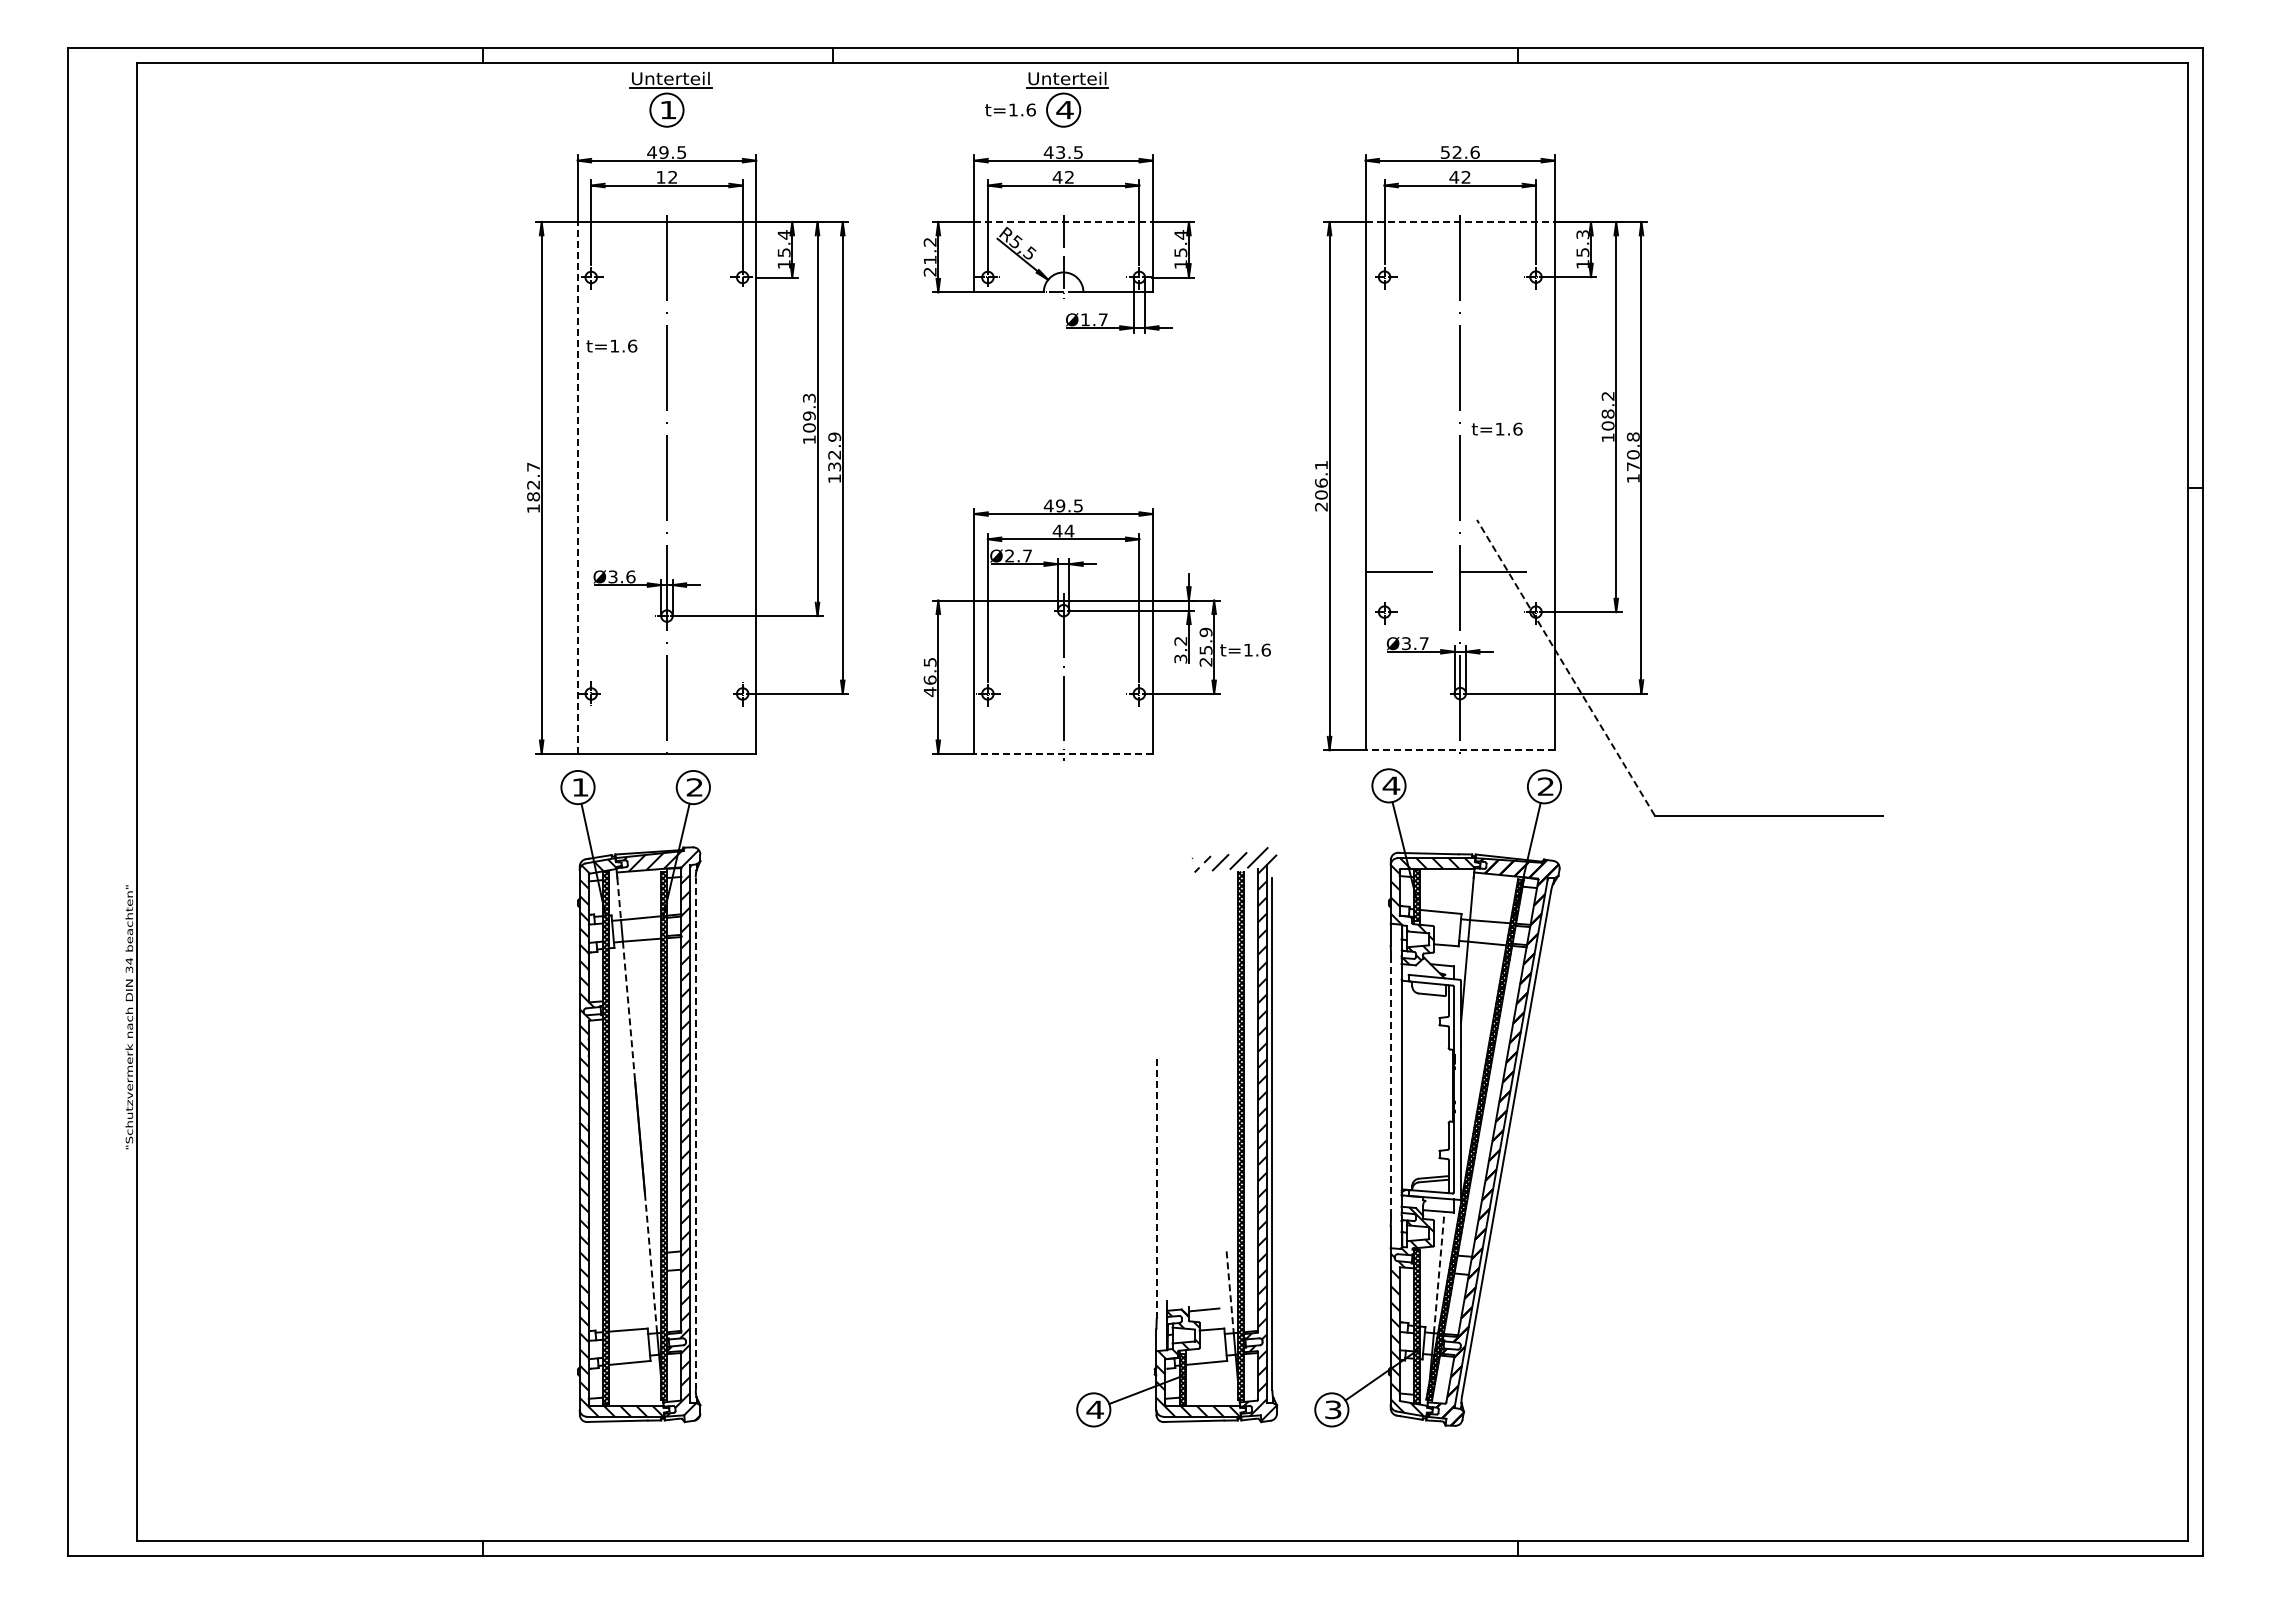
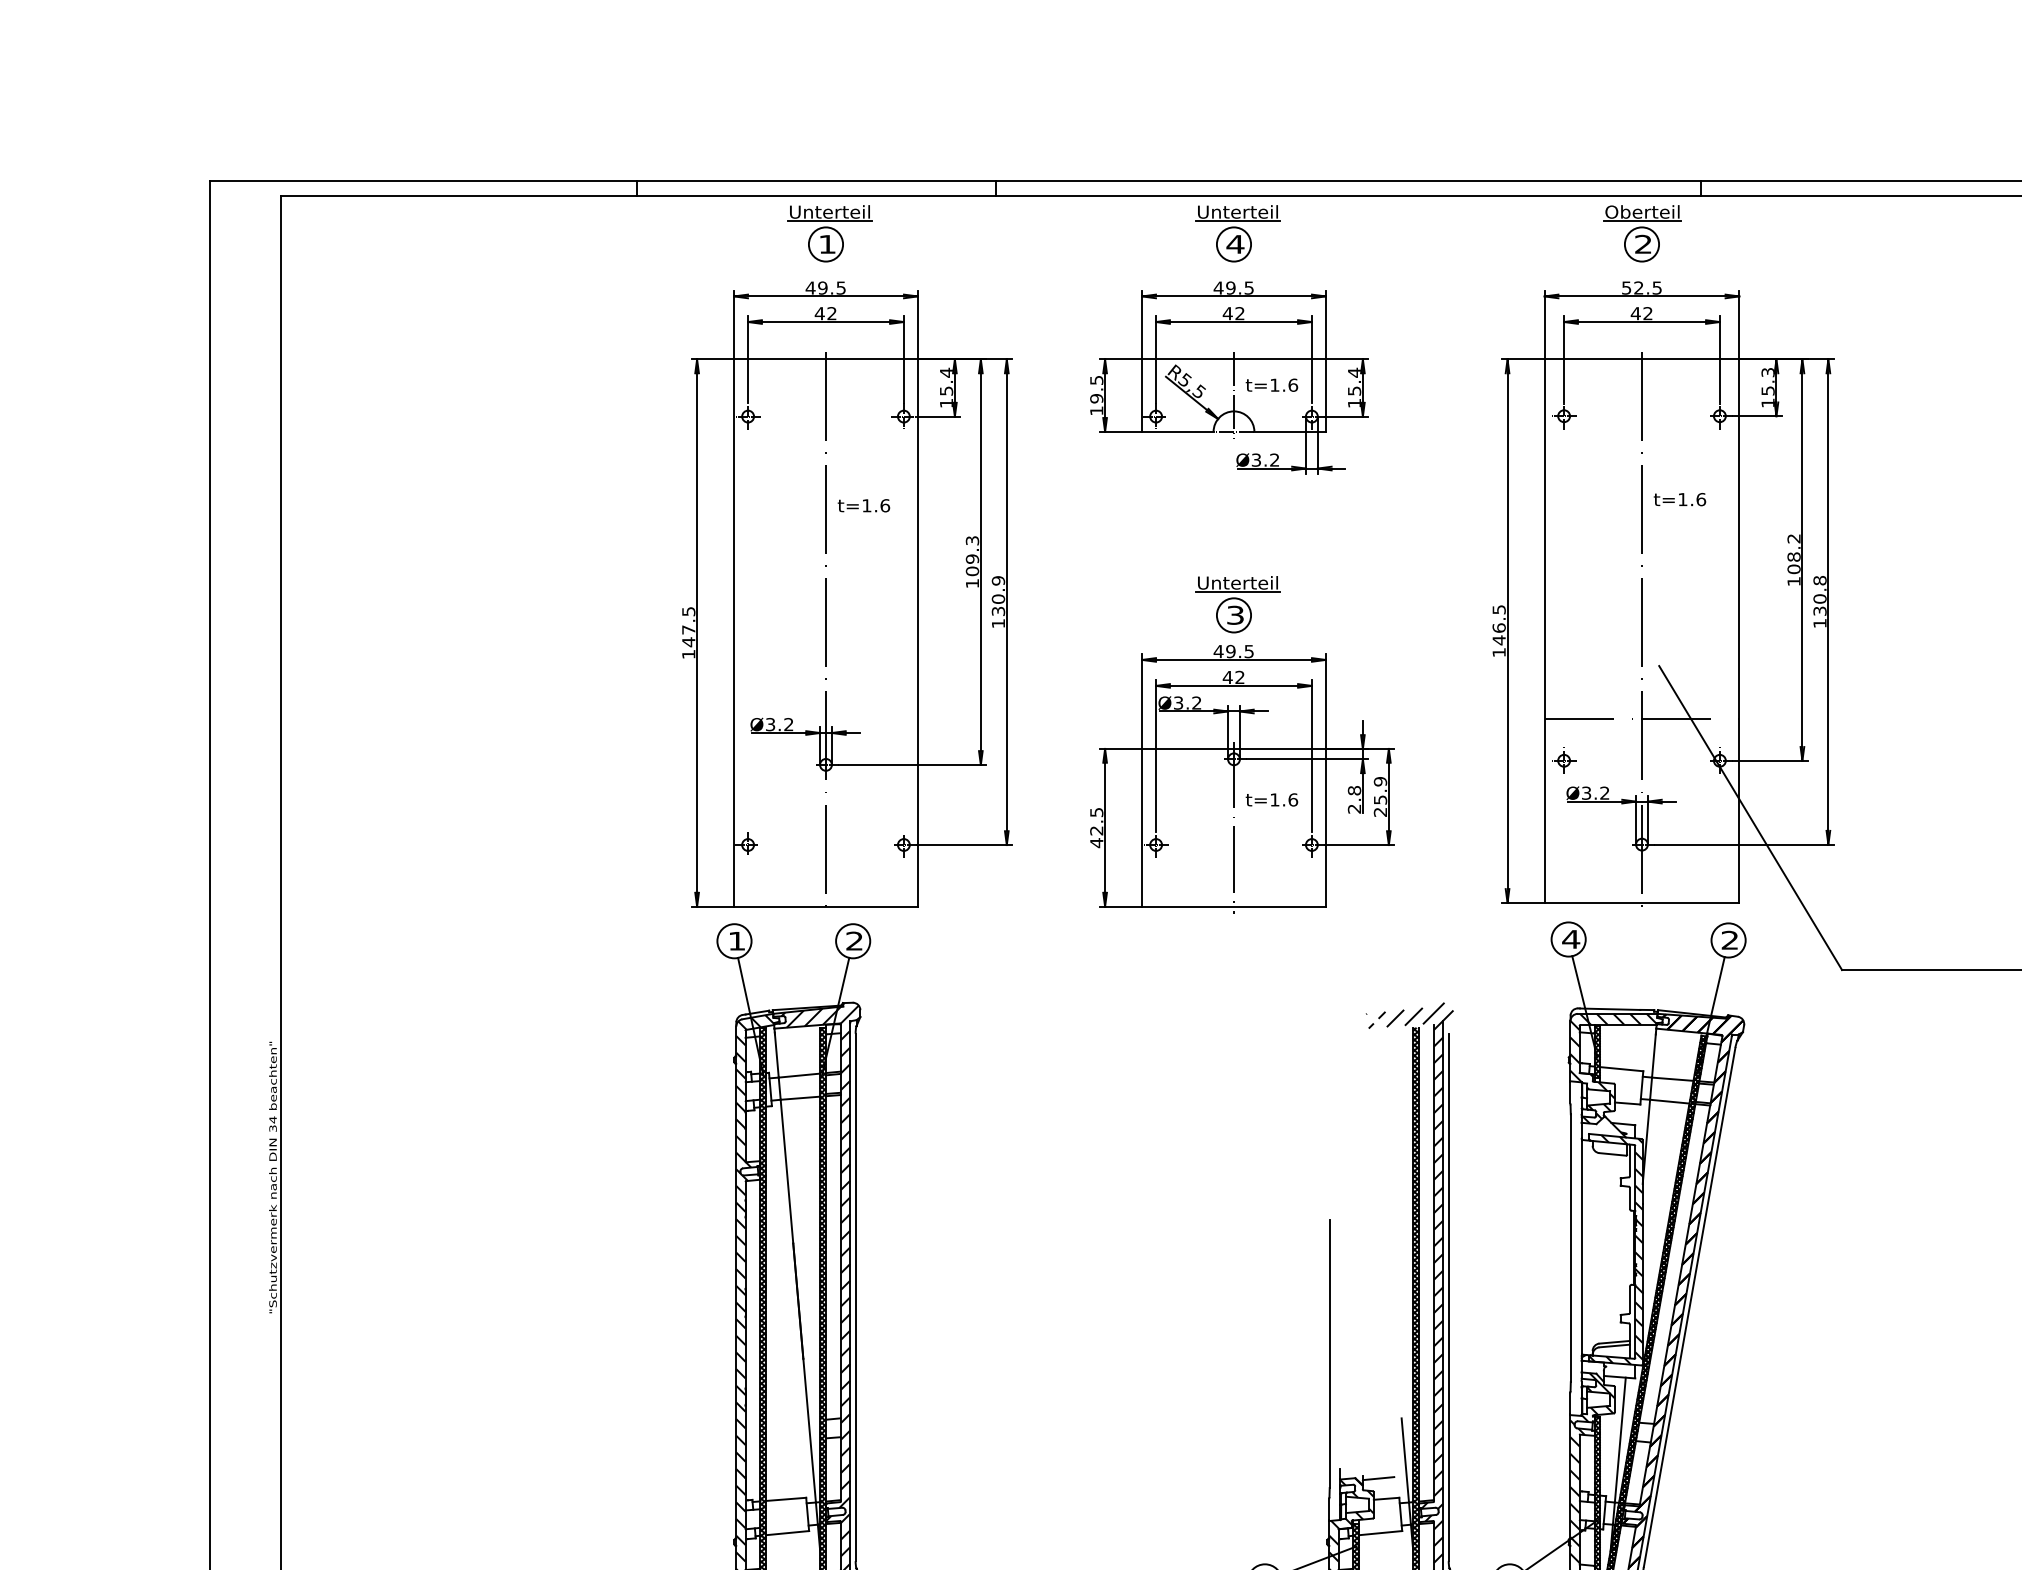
part: (1461, 99) -> (1643, 233), added
text: (1010, 109) -> (1271, 384), moved
text: (1060, 152) -> (1230, 288), 43.5 -> 49.5
text: (1474, 152) -> (1656, 288), 52.6 -> 52.5
text: (660, 177) -> (819, 313), 12 -> 42
line: (1064, 221) -> (1234, 359), dashed -> solid
line: (1460, 221) -> (1642, 359), dashed -> solid
text: (929, 257) -> (1096, 396), 21.2 -> 19.5
text: (1094, 319) -> (1265, 459), Ø1.7 -> Ø3.2
text: (611, 345) -> (863, 505), moved
text: (1496, 428) -> (1679, 498), moved
text: (834, 454) -> (998, 598), 132.9 -> 130.9
part: (1067, 460) -> (1237, 604), added
text: (1632, 466) -> (1819, 611), 170.8 -> 130.8
text: (533, 481) -> (688, 626), 182.7 -> 147.5
text: (1321, 486) -> (1499, 631), 206.1 -> 146.5
line: (577, 487) -> (733, 632), dashed -> solid
text: (1069, 530) -> (1240, 676), 44 -> 42
text: (1018, 555) -> (1187, 702), Ø2.7 -> Ø3.2
text: (630, 576) -> (788, 724), Ø3.6 -> Ø3.2
text: (1423, 643) -> (1604, 793), Ø3.7 -> Ø3.2
text: (1180, 649) -> (1354, 799), 3.2 -> 2.8
text: (1245, 649) -> (1271, 799), moved
line: (1565, 667) -> (1750, 817), dashed -> solid
text: (929, 679) -> (1096, 830), 46.5 -> 42.5
line: (1460, 750) -> (1642, 903), dashed -> solid
line: (1063, 753) -> (1233, 906), dashed -> solid
line: (619, 899) -> (777, 1056), dashed -> solid
line: (629, 1011) -> (787, 1171), dashed -> solid
line: (1391, 1086) -> (1571, 1248), dashed -> solid
hatch: (1434, 1087) -> (1615, 1249), added
line: (695, 1133) -> (855, 1297), dashed -> solid
line: (1156, 1189) -> (1329, 1354), dashed -> solid
line: (651, 1263) -> (810, 1430), dashed -> solid
line: (1439, 1272) -> (1620, 1440), dashed -> solid
line: (1230, 1292) -> (1405, 1460), dashed -> solid

